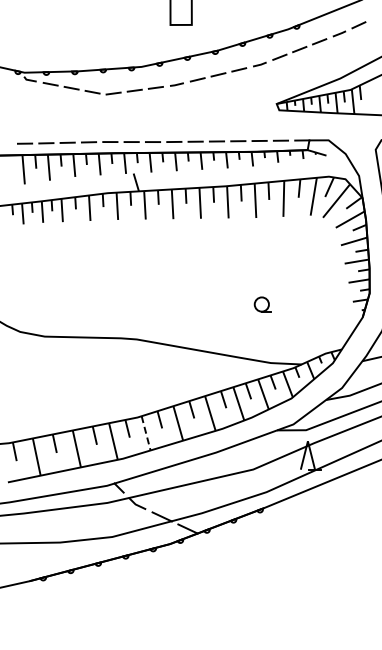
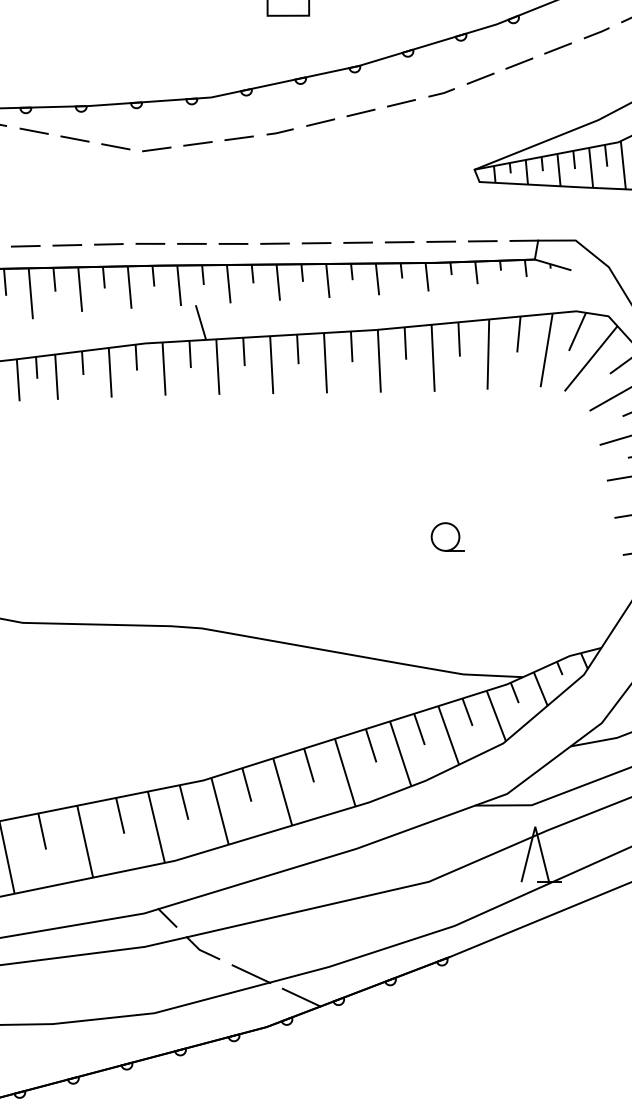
part: (262, 304) -> (446, 536), moved
line: (146, 433) -> (220, 811), dashed -> solid

